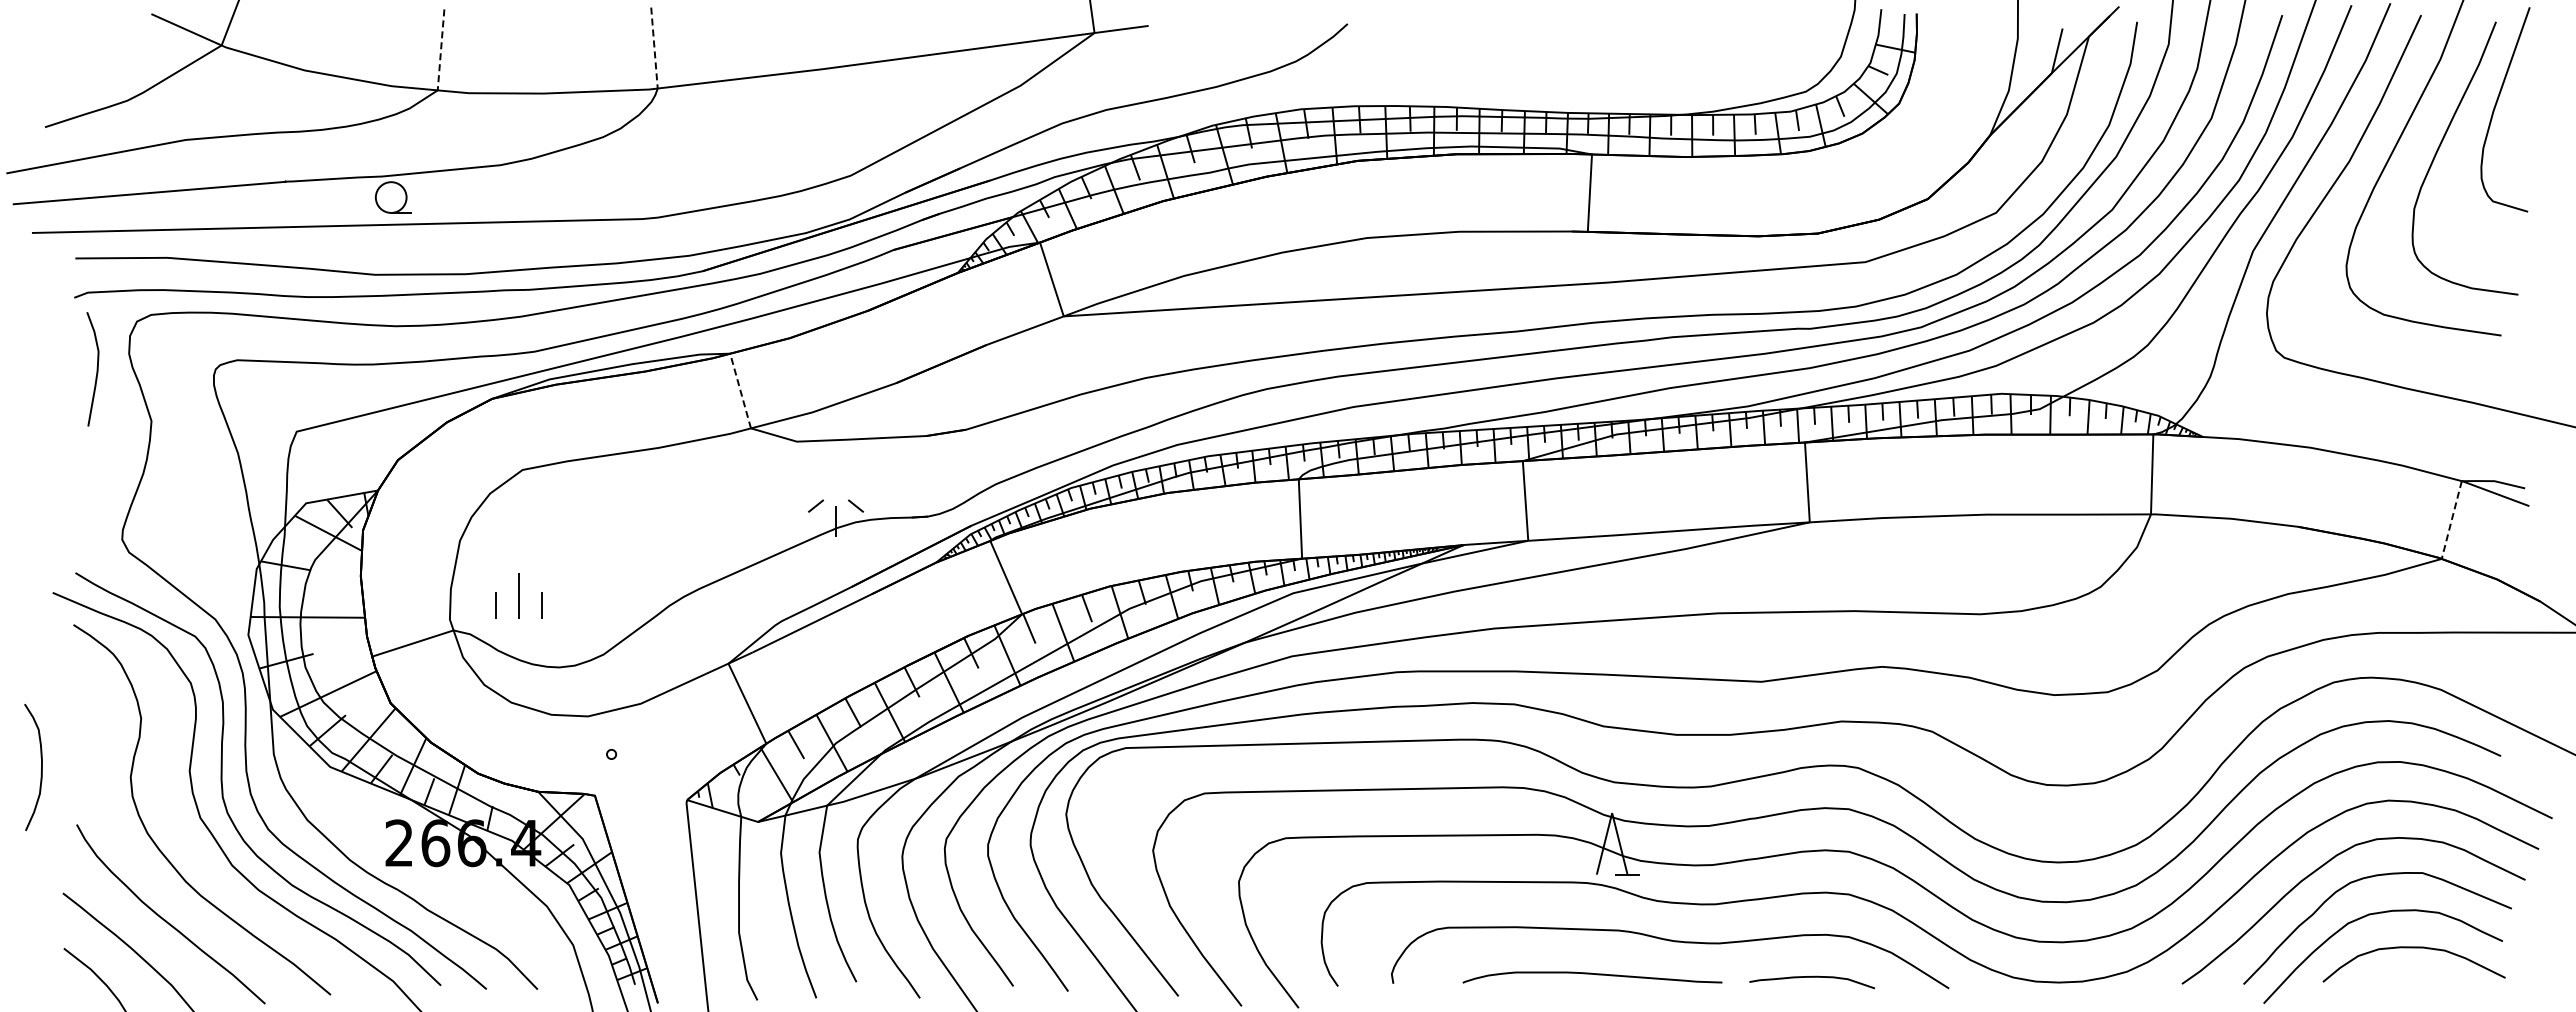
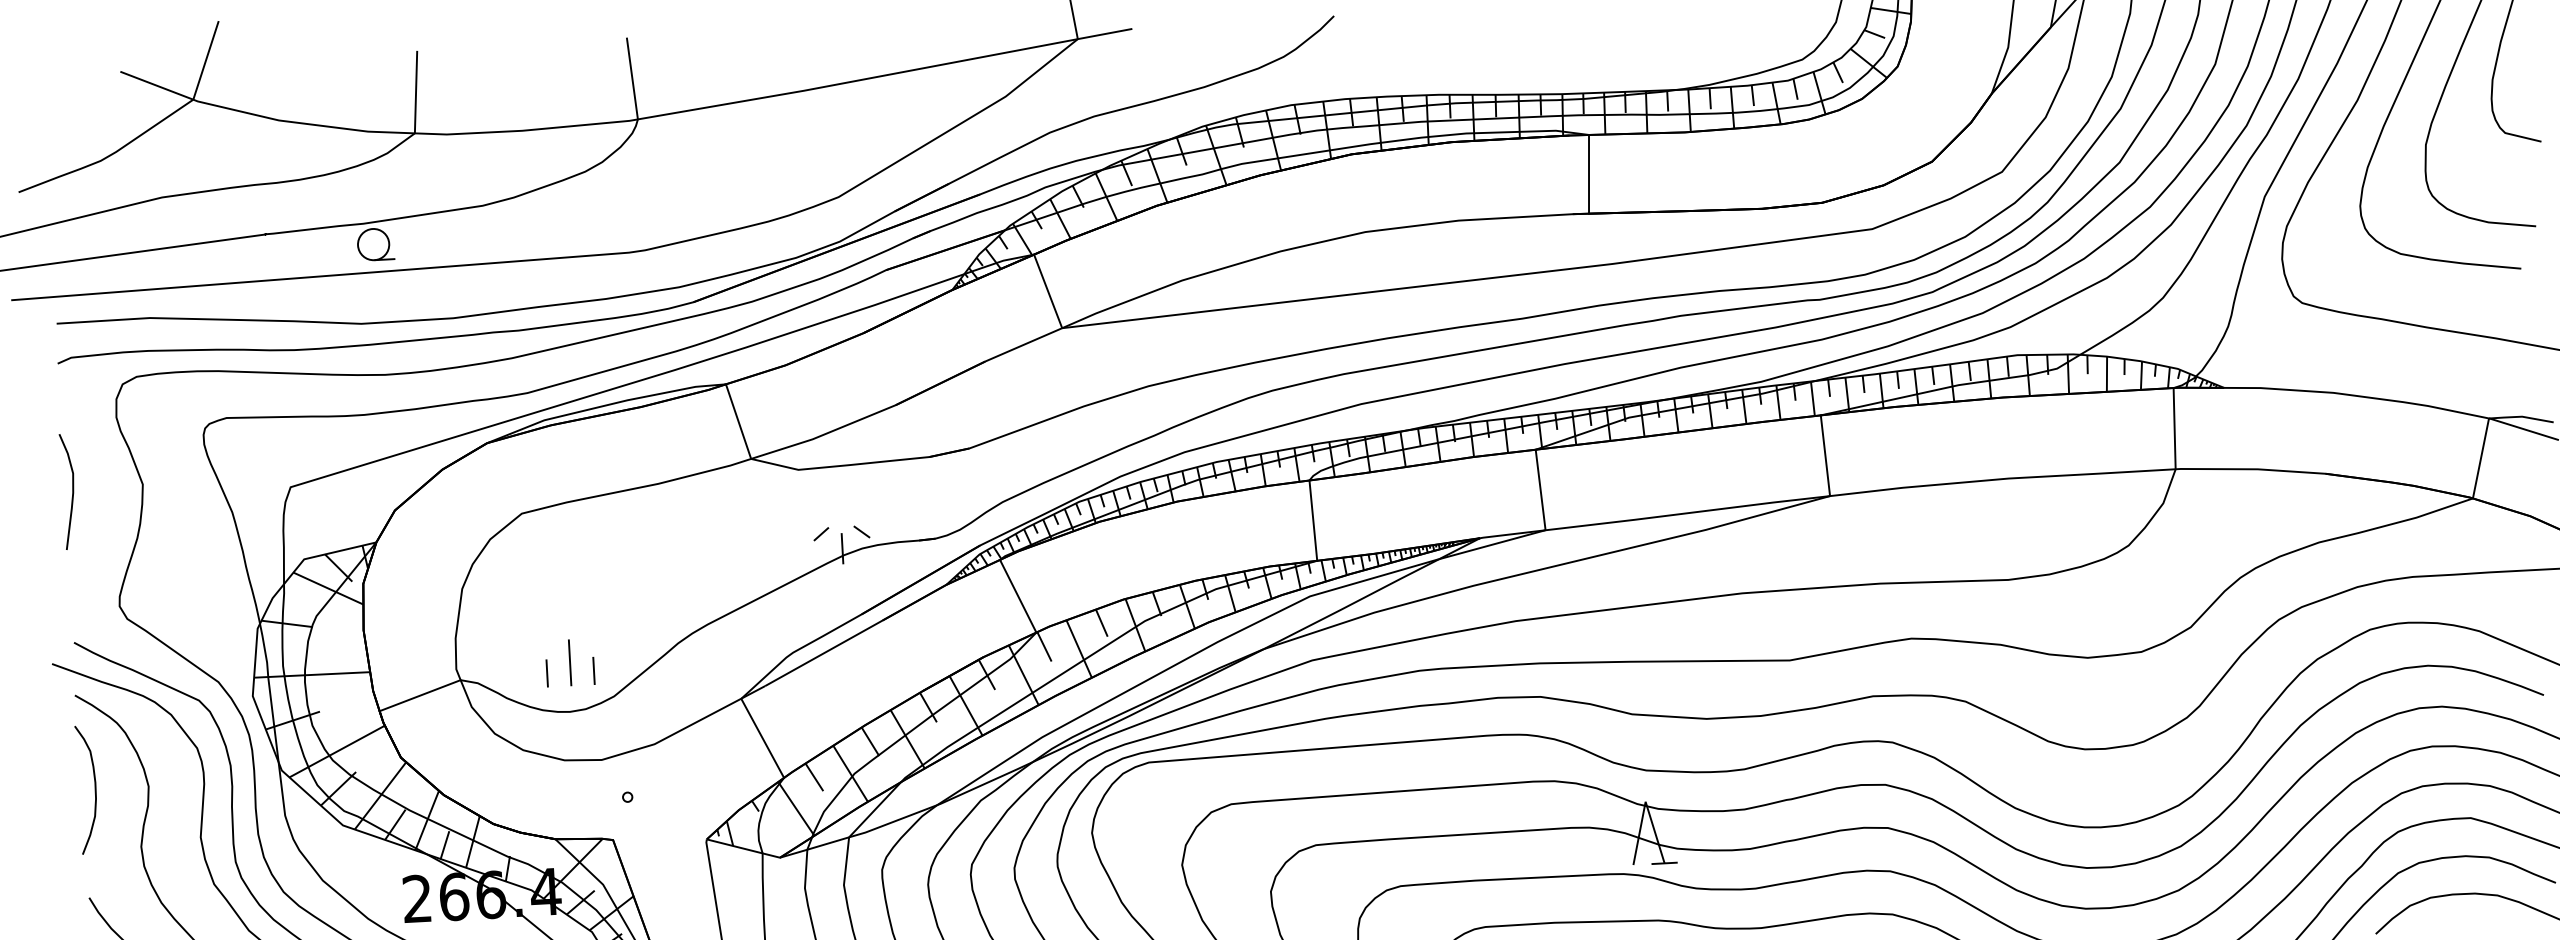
line: (654, 48) -> (632, 78), dashed -> solid
line: (441, 49) -> (416, 91), dashed -> solid
curve: (96, 369) -> (72, 491), moved
line: (740, 391) -> (738, 422), dashed -> solid
line: (2451, 520) -> (2480, 458), dashed -> solid
part: (518, 595) -> (569, 662), moved
curve: (41, 766) -> (95, 788), moved

